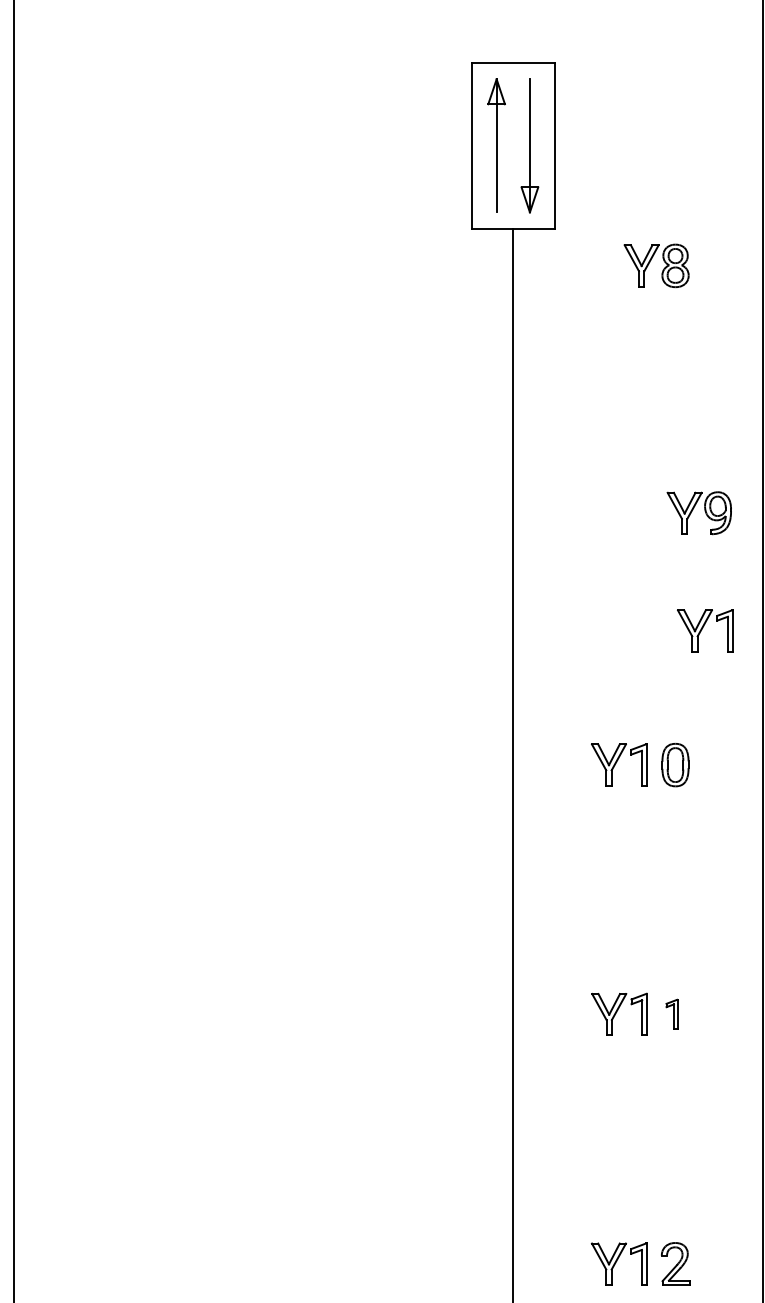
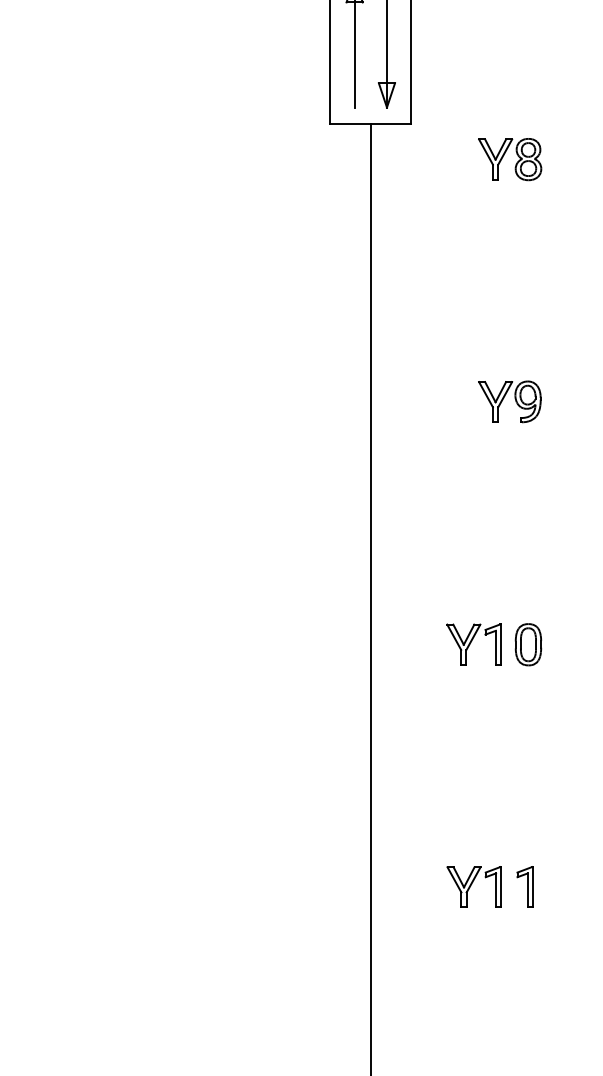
part: (692, 511) -> (503, 400), moved
part: (705, 630) -> (557, 513), removed
part: (671, 1013) -> (524, 886), size x1.43

